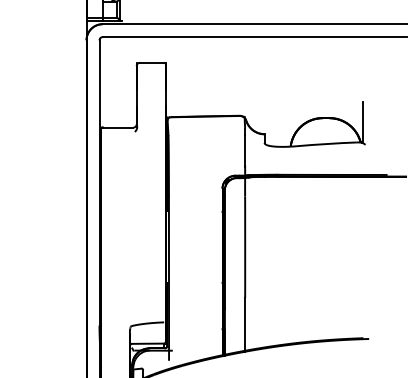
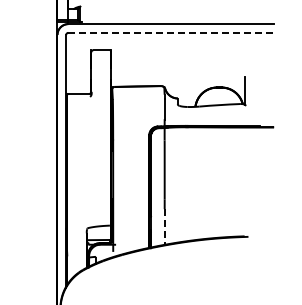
line: (255, 36) -> (171, 32), solid -> dashed
line: (244, 325) -> (164, 227), solid -> dashed

